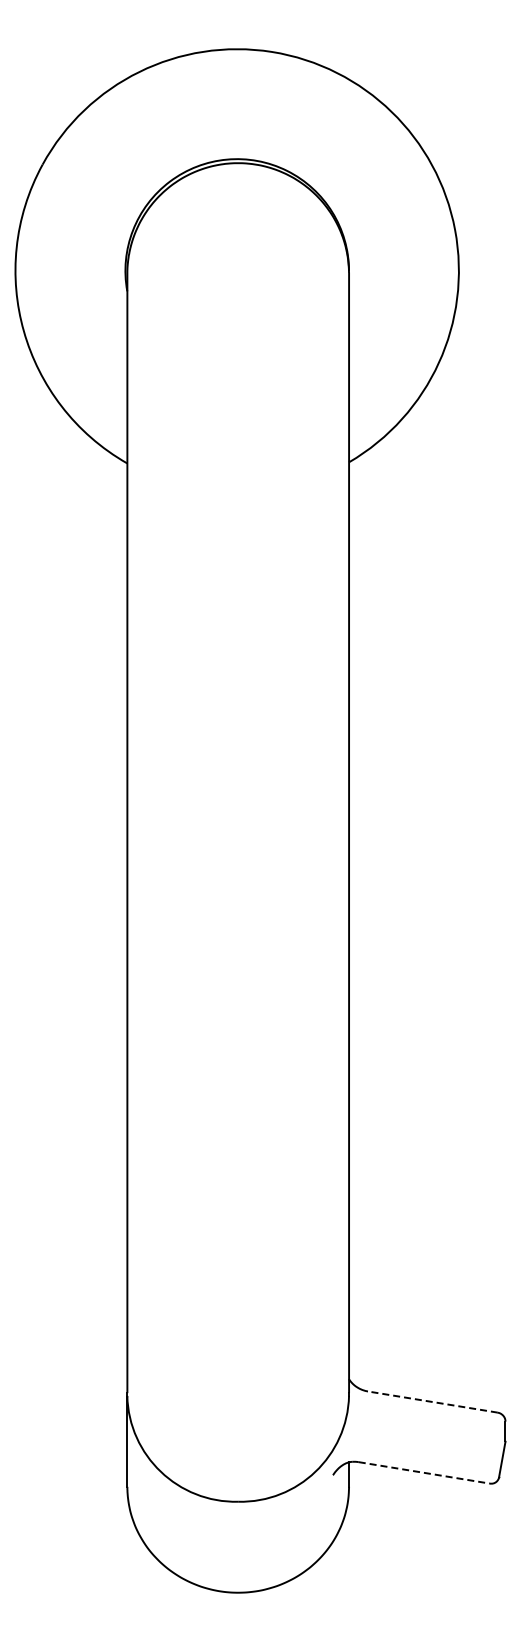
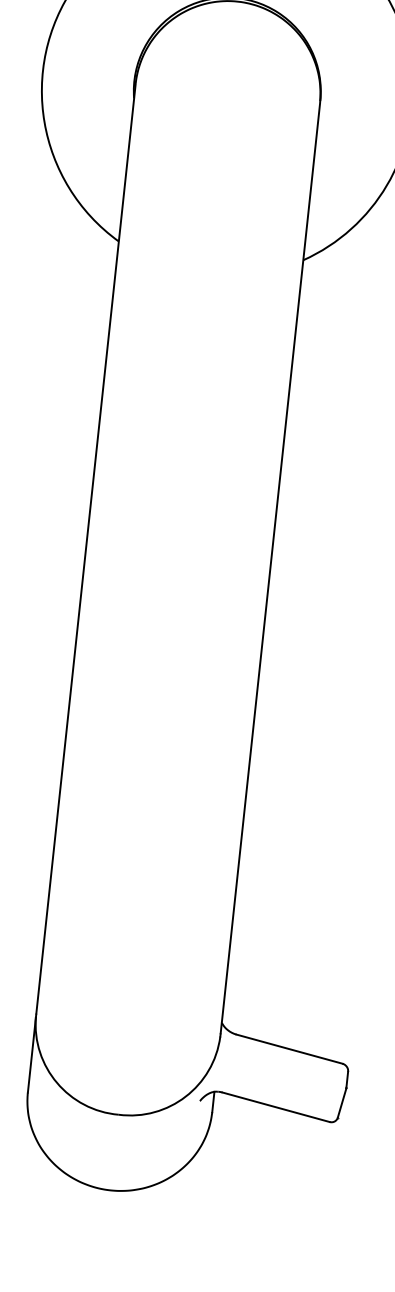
line: (432, 1402) -> (289, 1049), dashed -> solid
line: (424, 1472) -> (276, 1106), dashed -> solid

